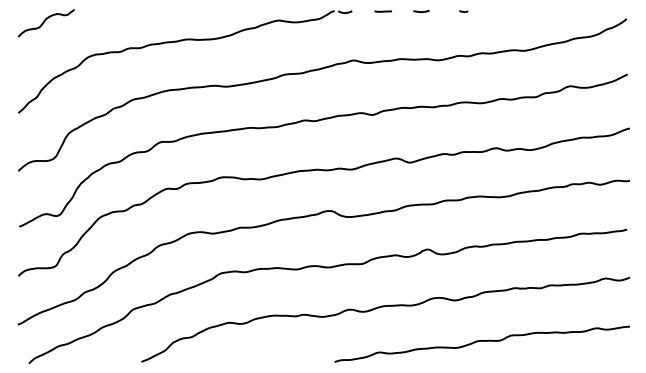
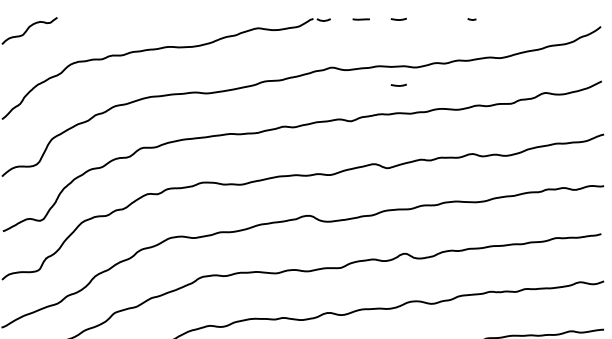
line: (463, 11) -> (471, 19), moved
line: (421, 78) -> (398, 85), added

